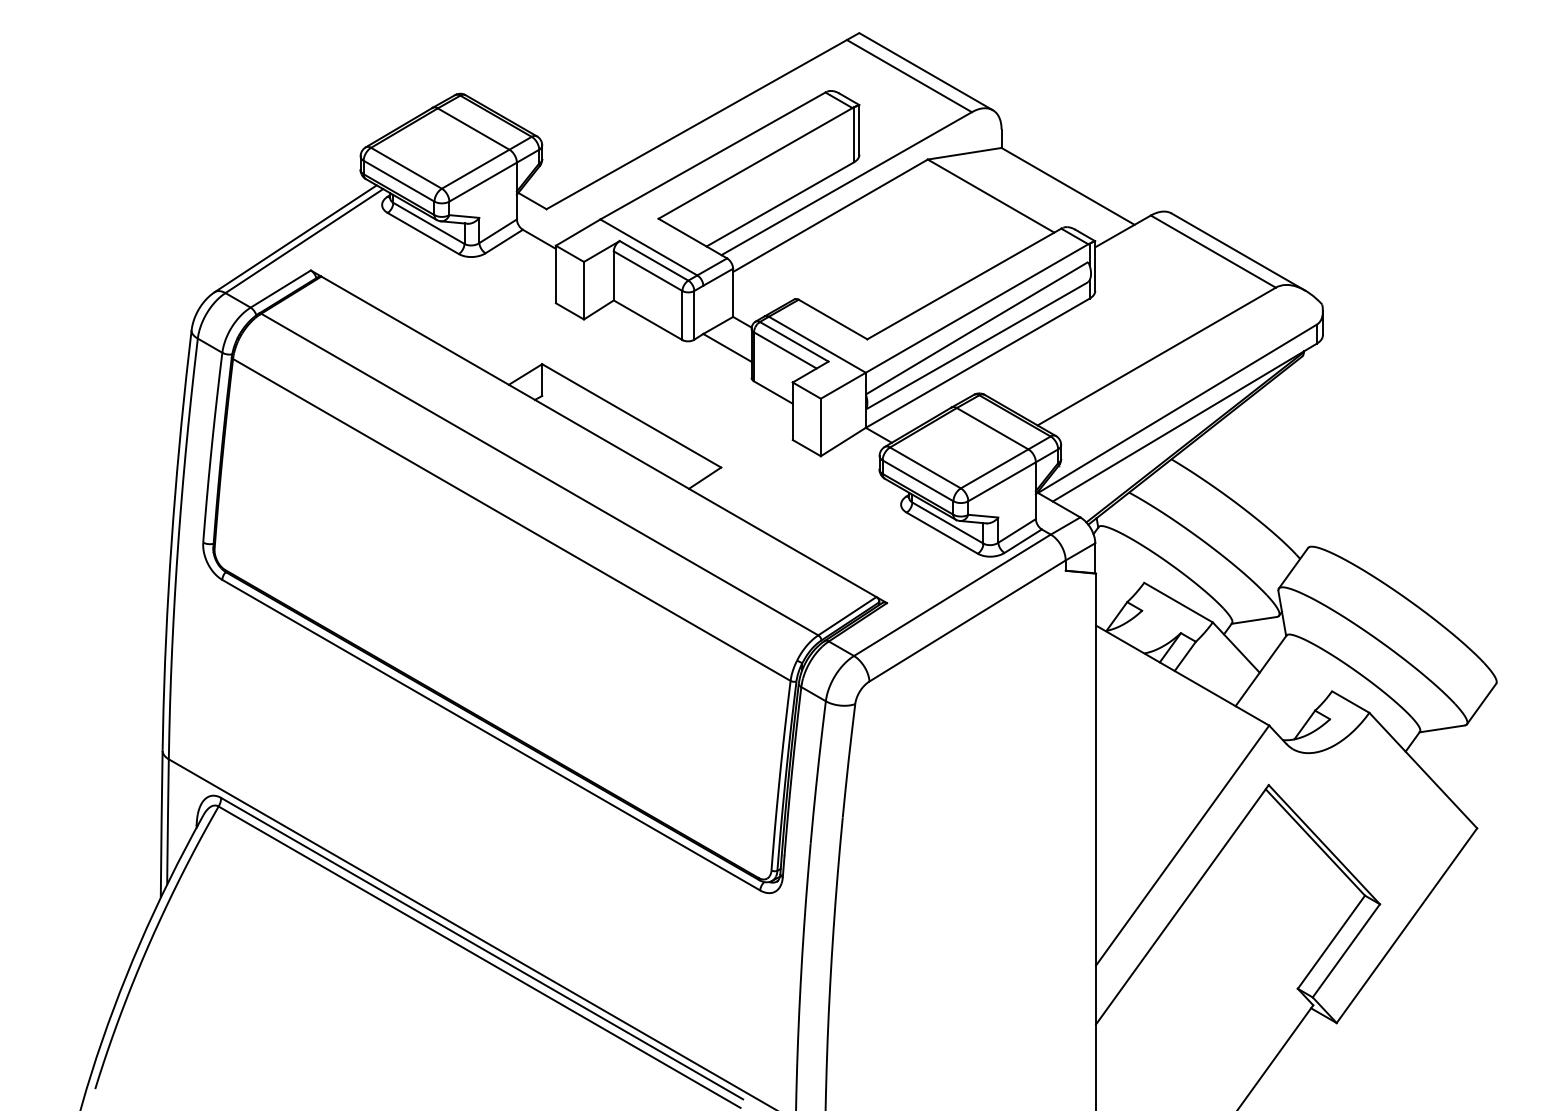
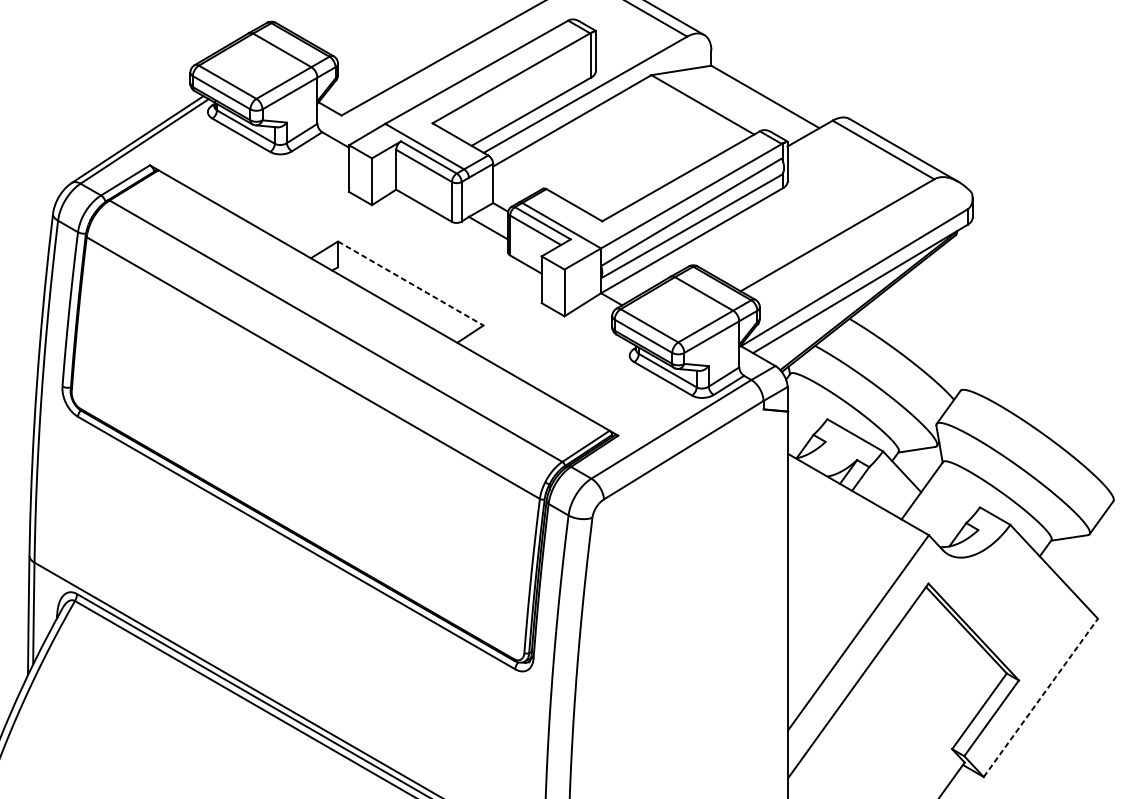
line: (632, 416) -> (411, 284), solid -> dashed
line: (1407, 925) -> (1041, 697), solid -> dashed

